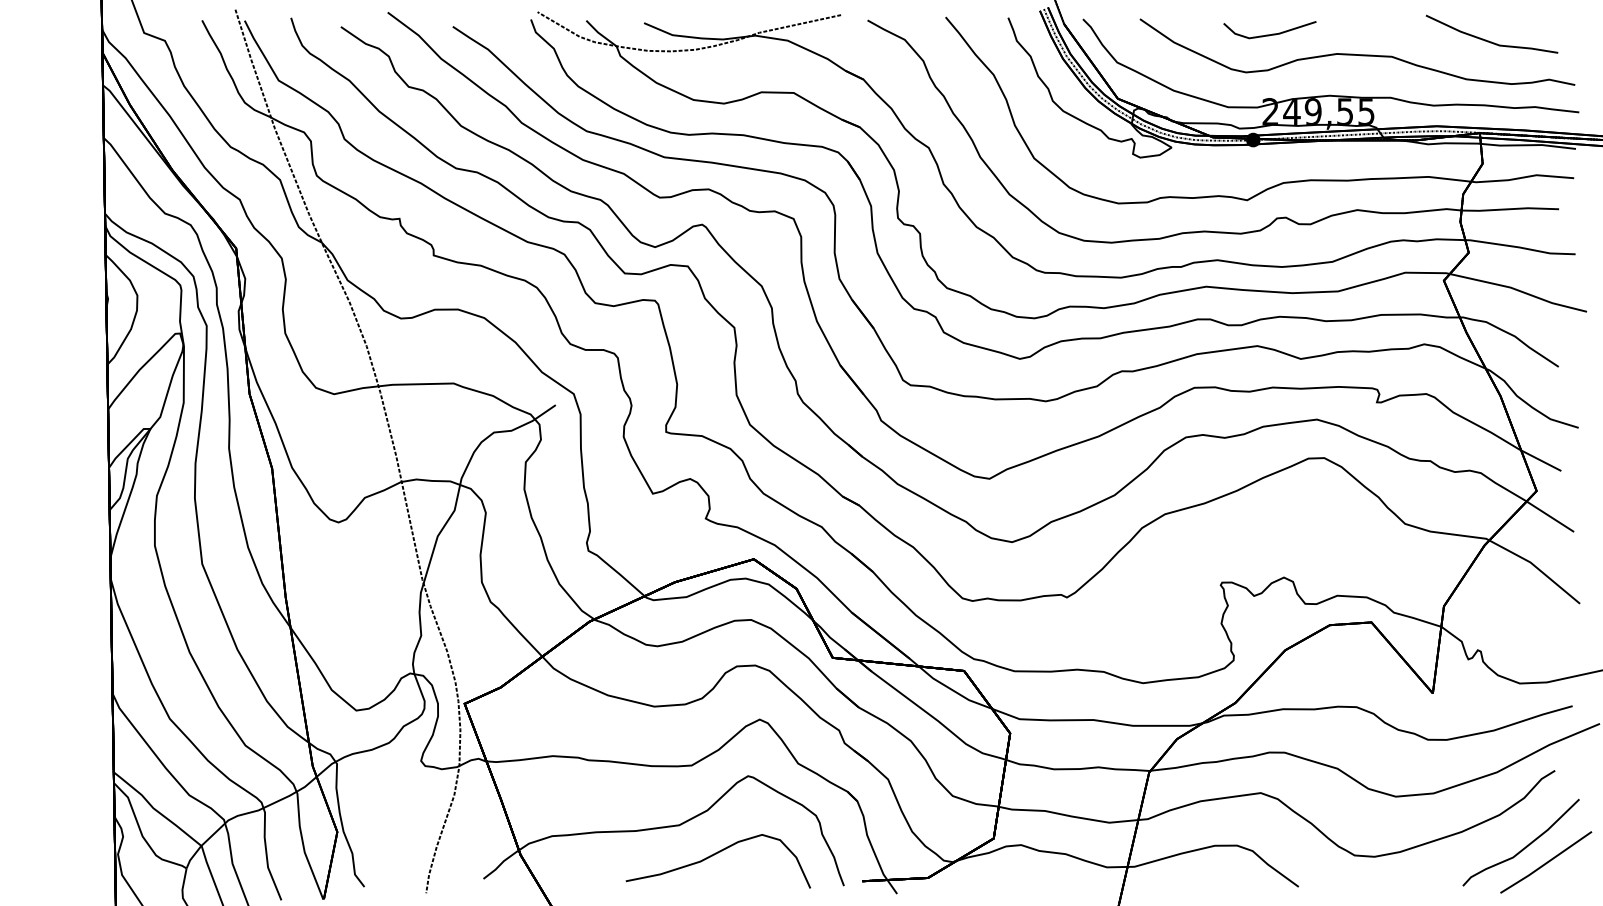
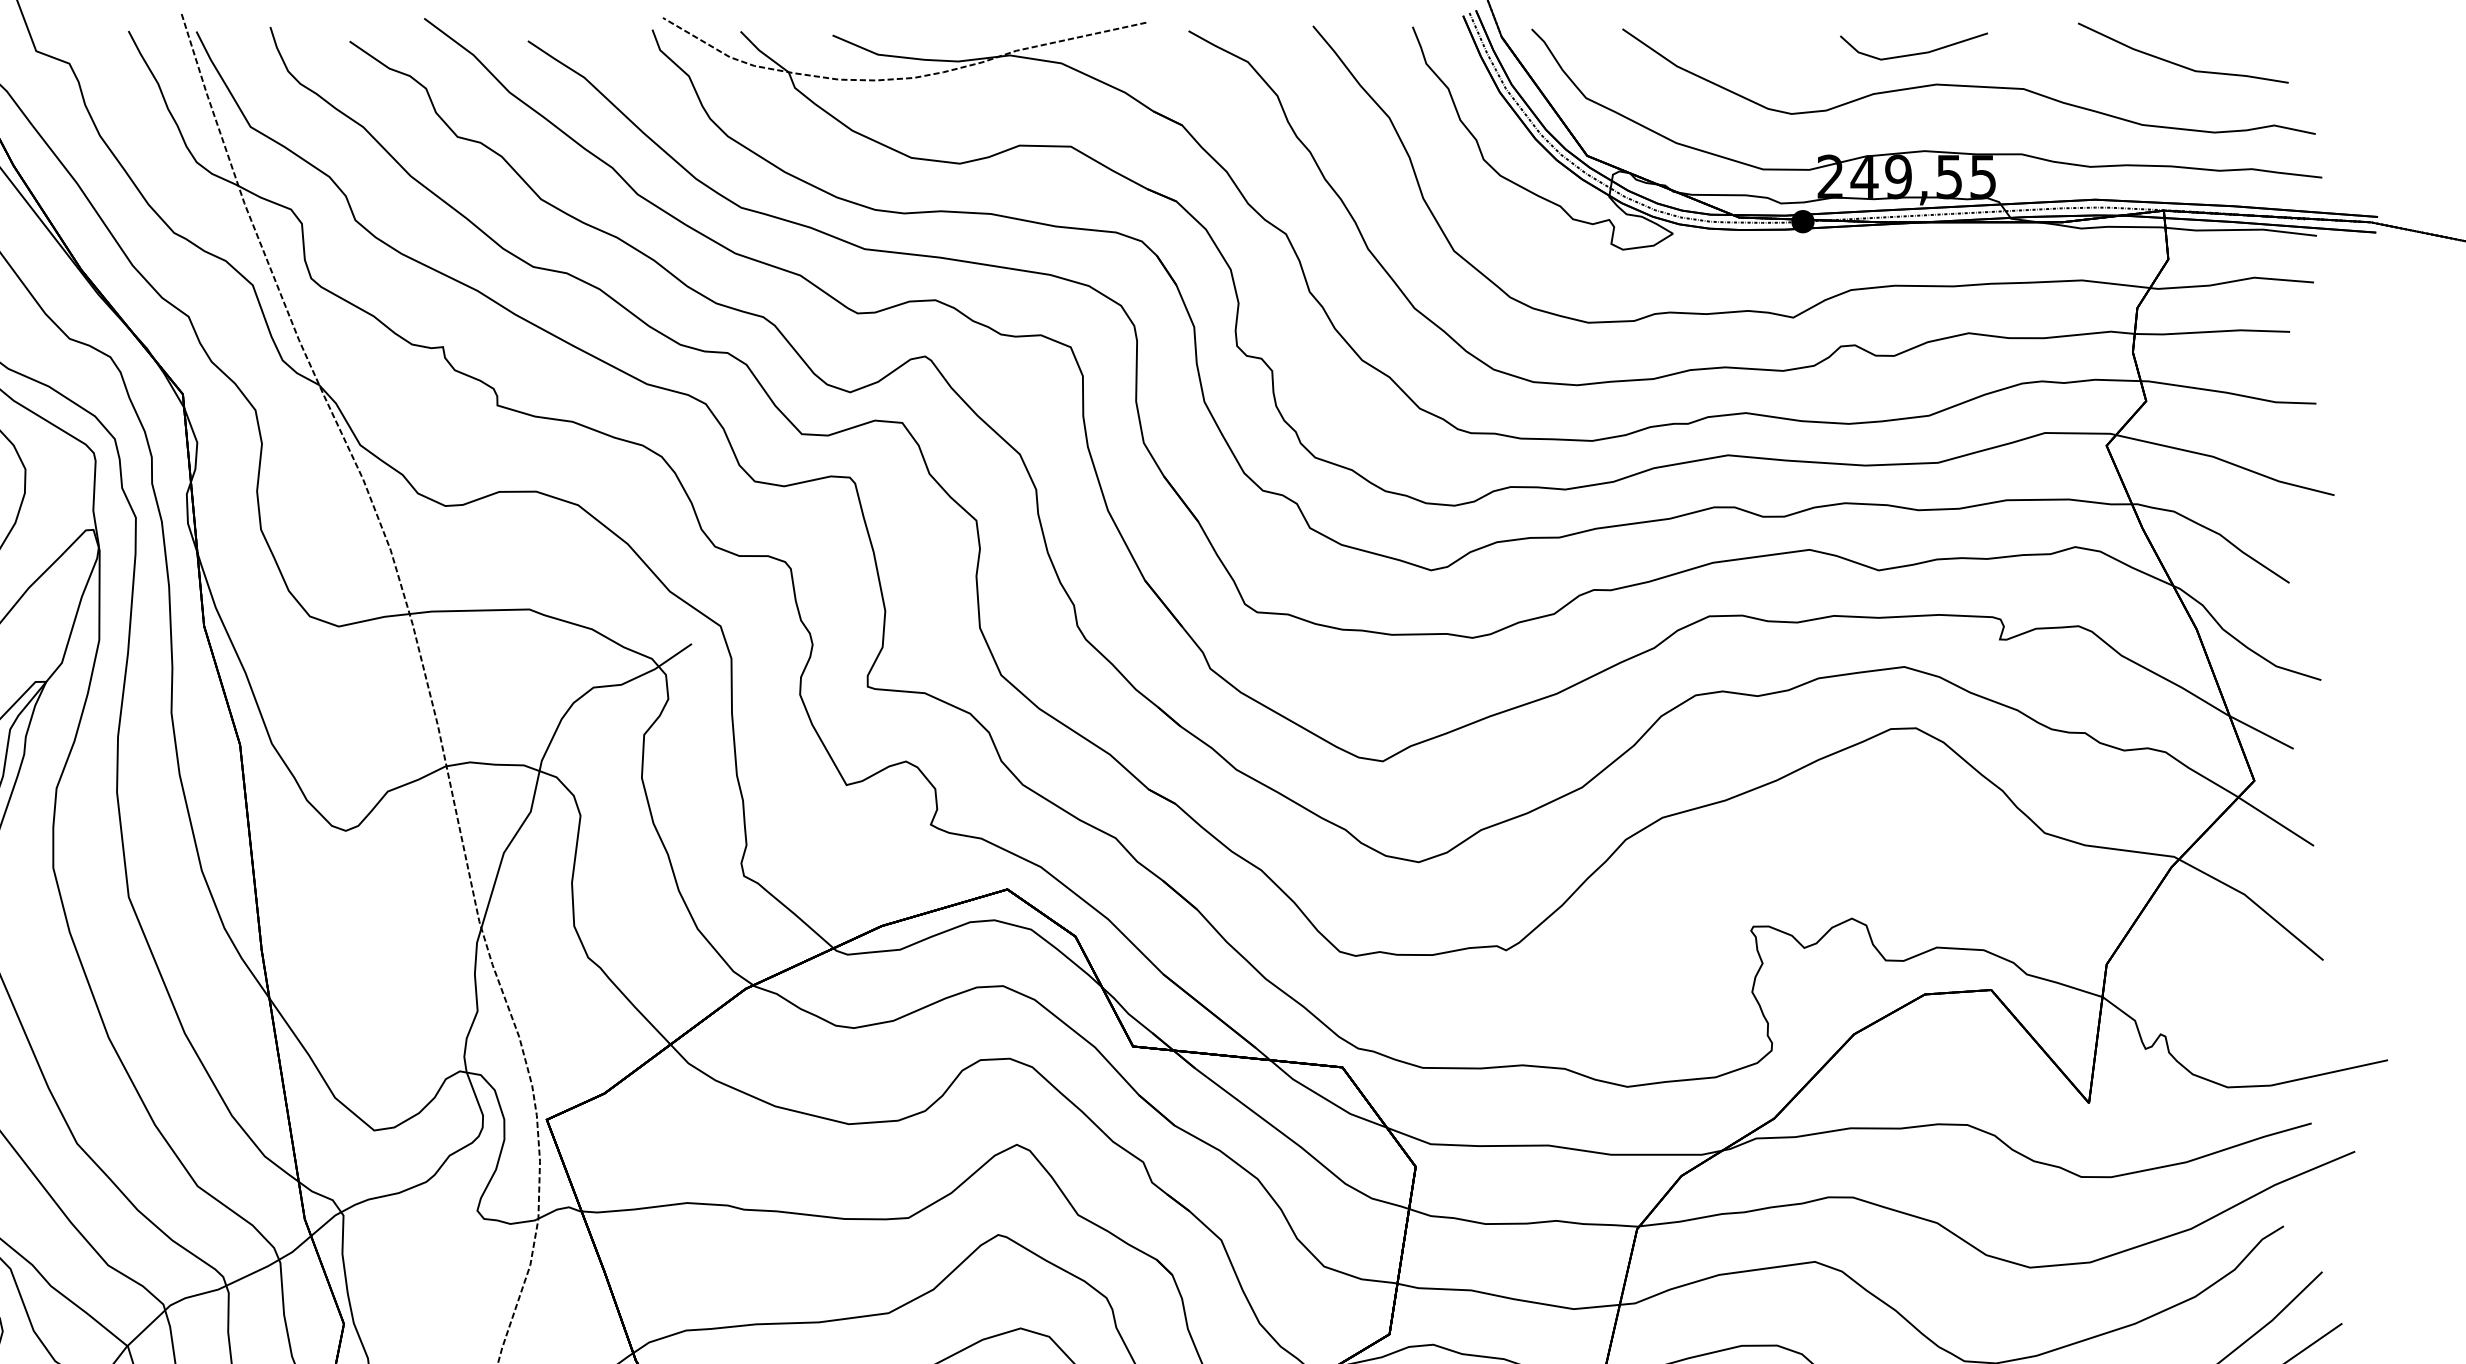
line: (1269, 34) -> (1913, 53), moved

